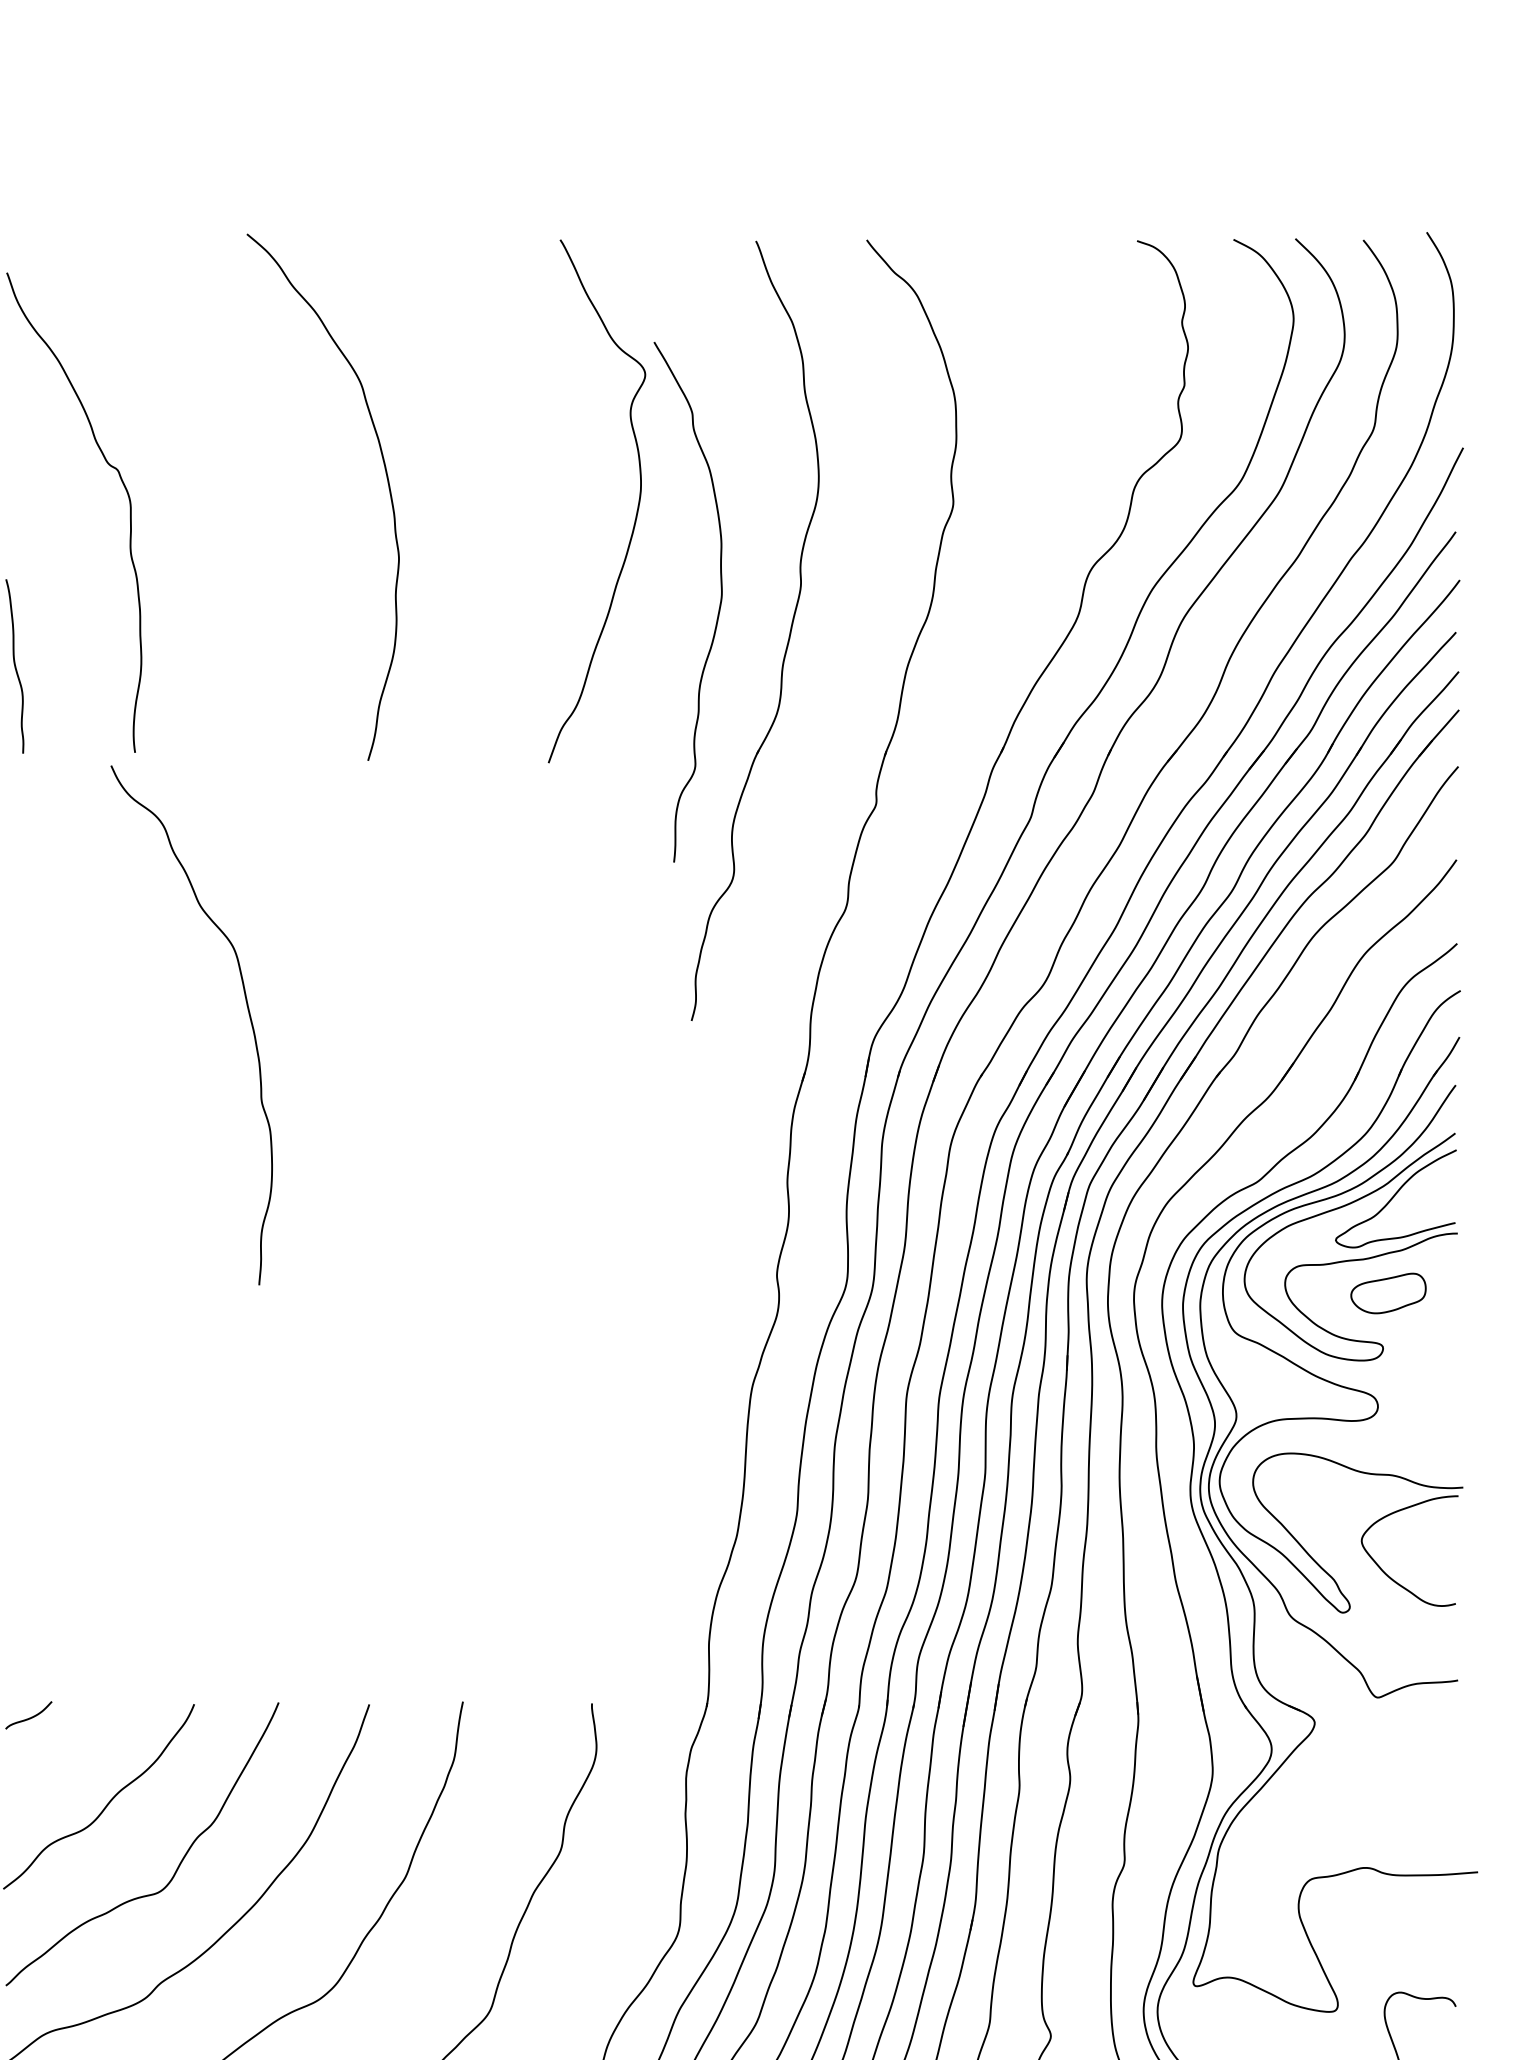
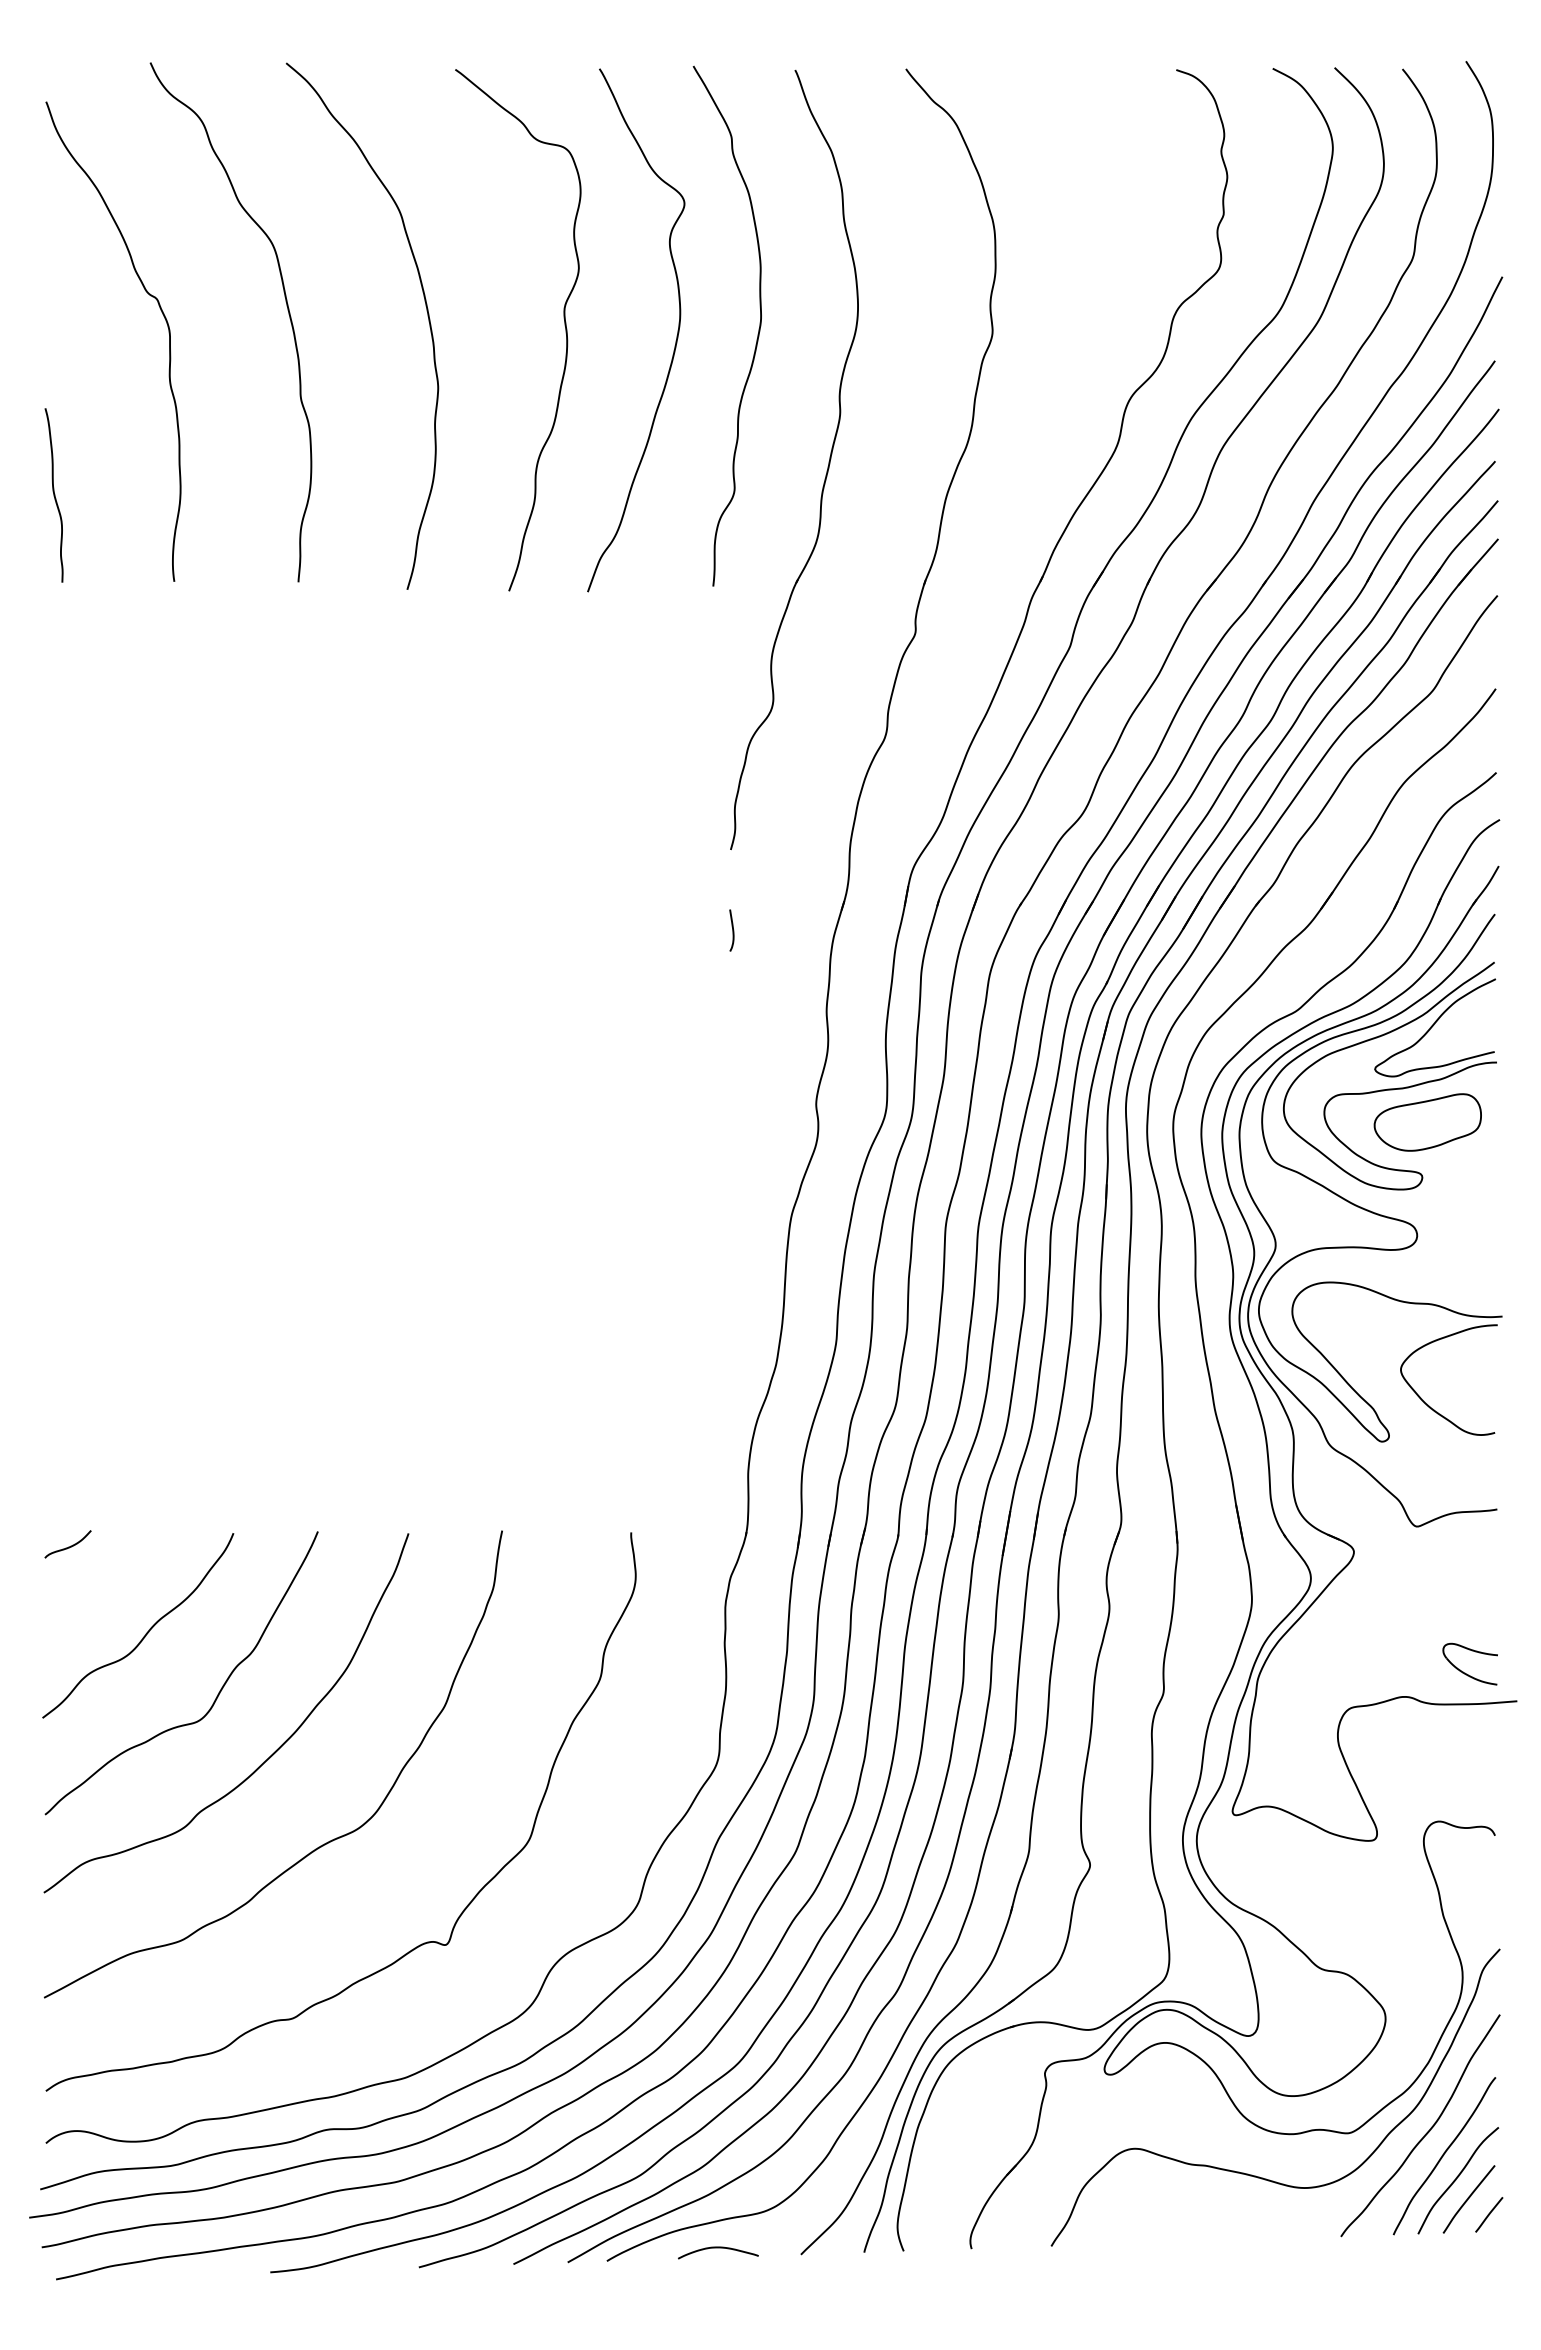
curve: (525, 496) -> (564, 325), added
curve: (719, 604) -> (758, 328), moved
curve: (247, 1009) -> (286, 306), moved
curve: (693, 1101) -> (732, 930), added
part: (1388, 1293) -> (1427, 1122), size x1.43
part: (1426, 1843) -> (1465, 1672), added

